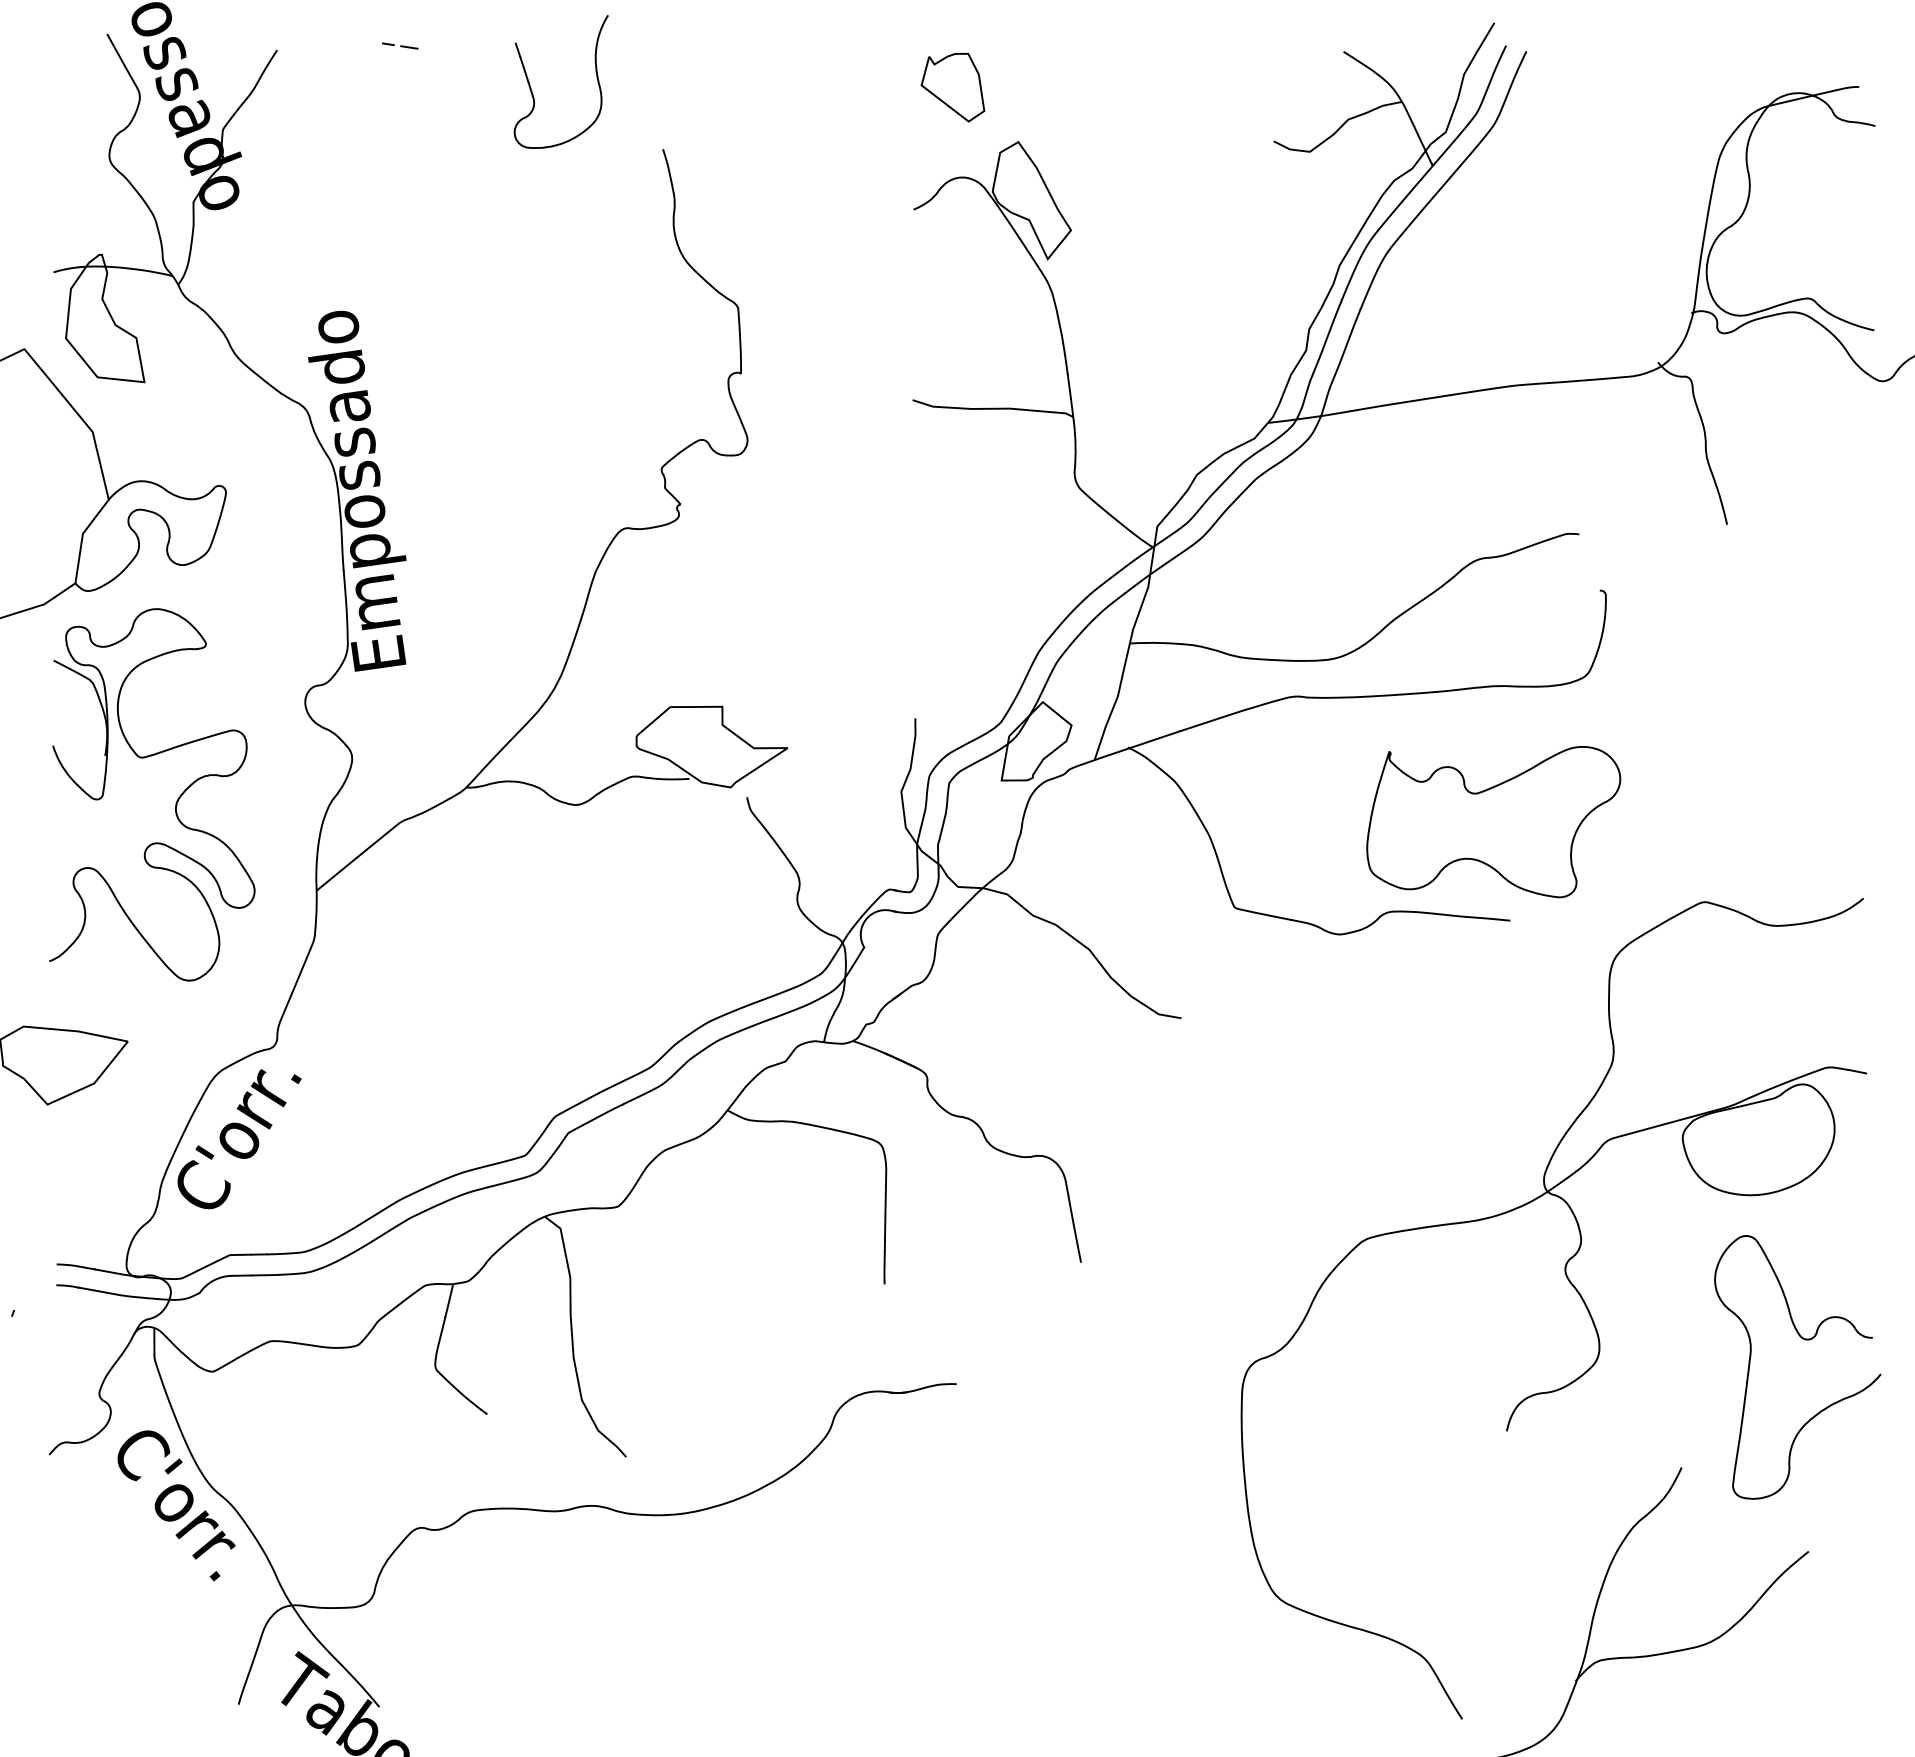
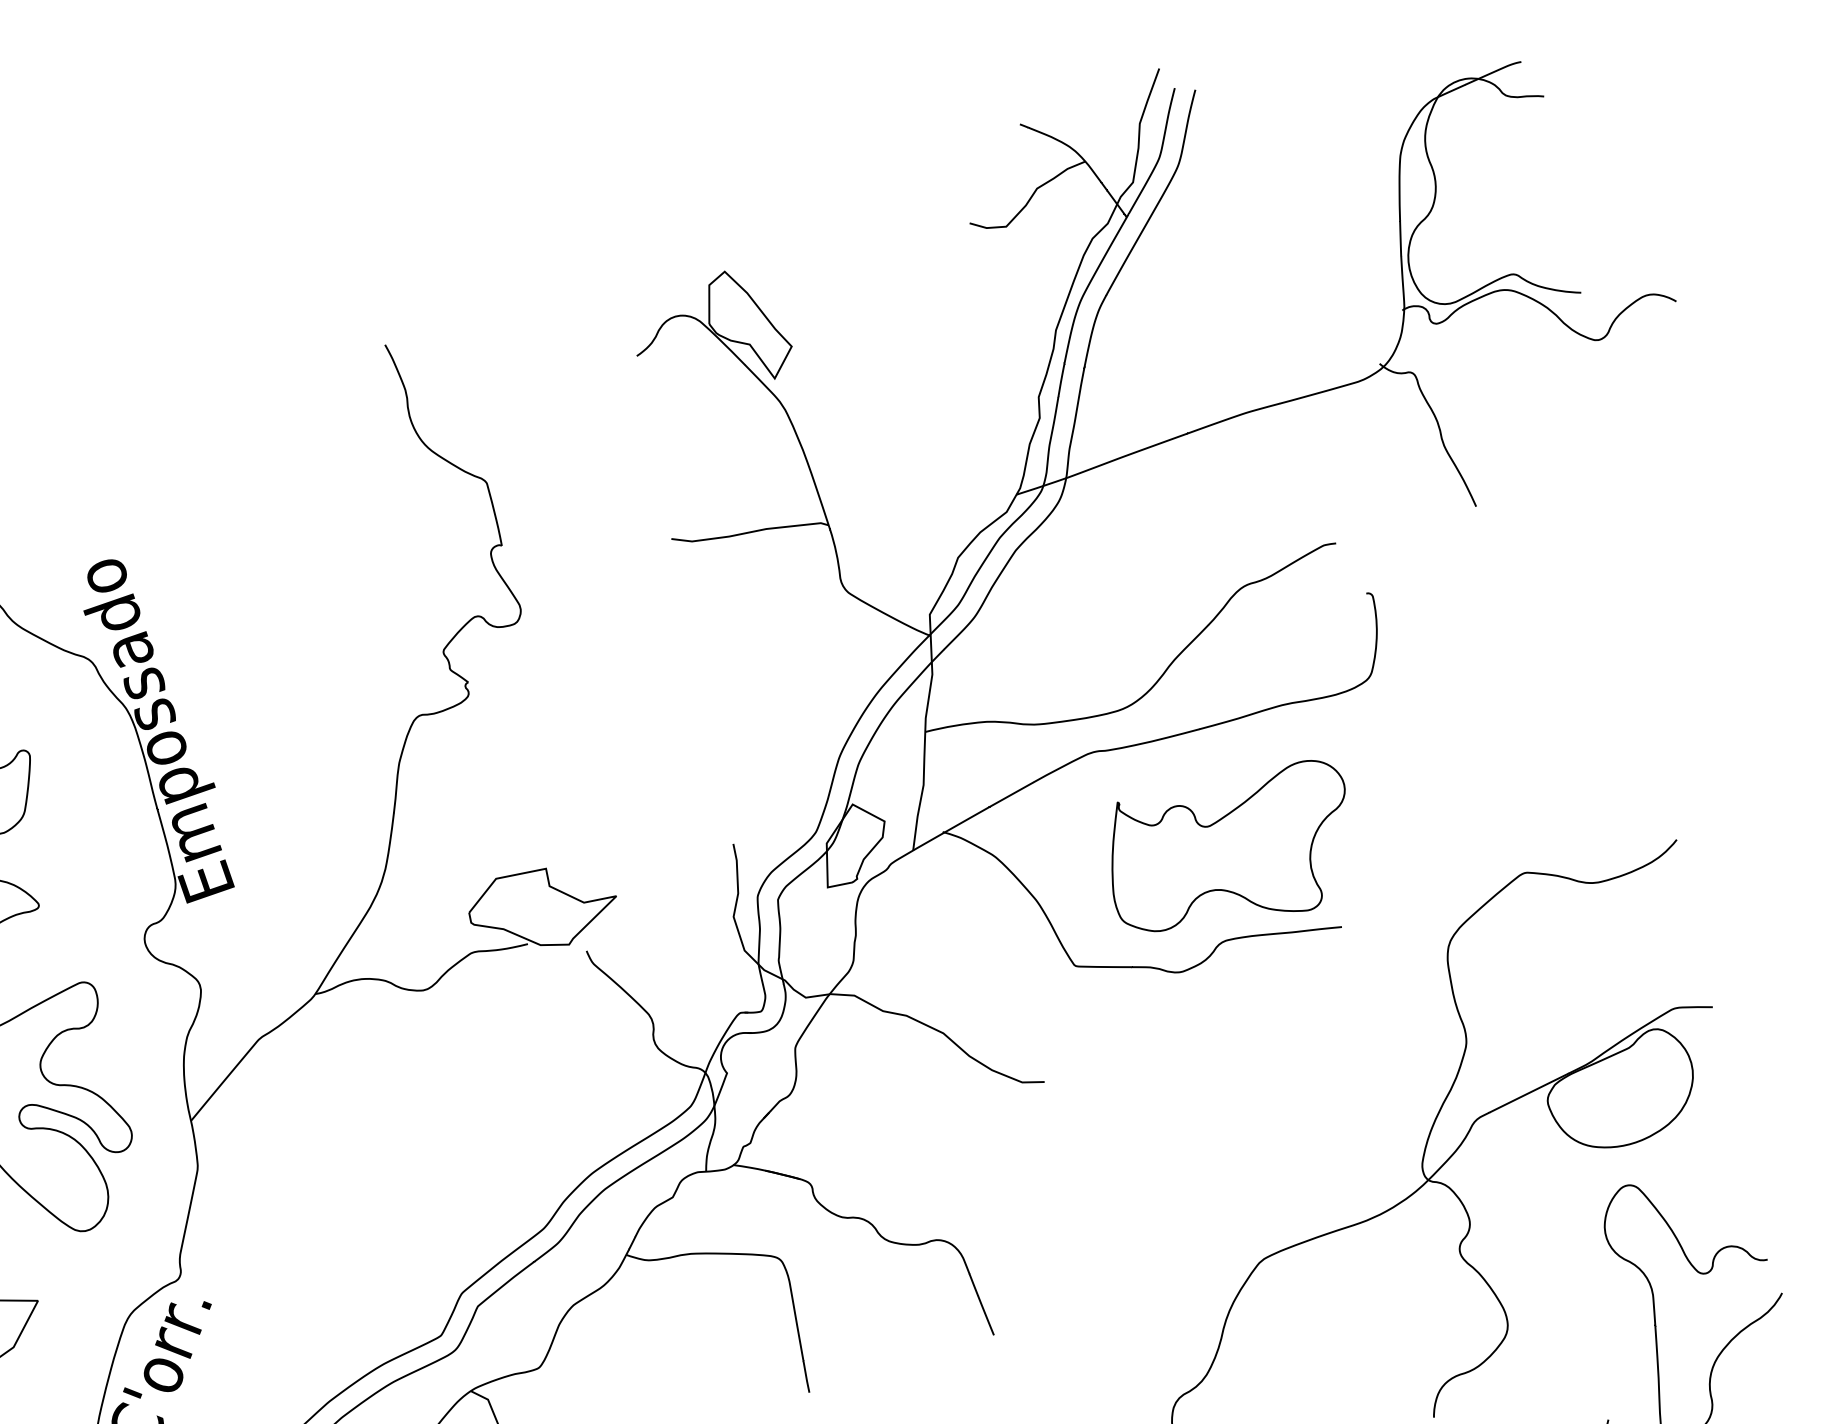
line: (400, 45) -> (113, 294), removed
curve: (531, 87) -> (247, 310), removed
part: (952, 87) -> (651, 231), removed
part: (1493, 822) -> (1230, 850), moved

